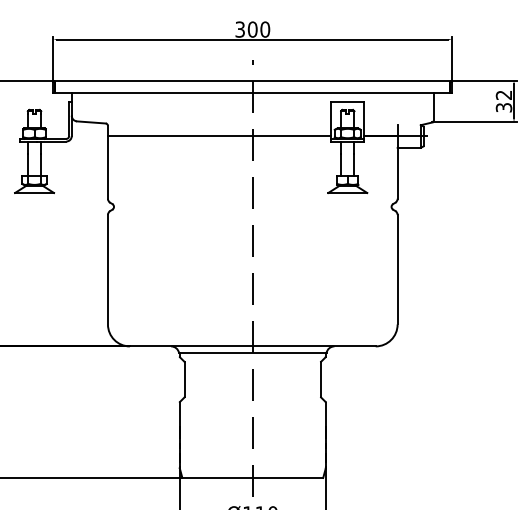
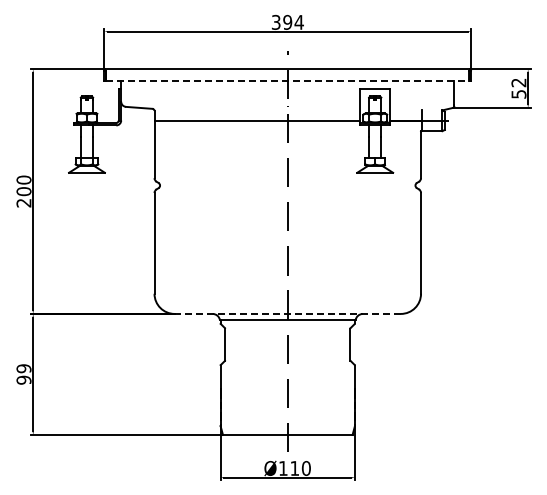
text: (259, 28) -> (293, 21), 300 -> 394
line: (252, 92) -> (287, 80), solid -> dashed
text: (503, 107) -> (518, 94), 32 -> 52
line: (252, 345) -> (287, 313), solid -> dashed

